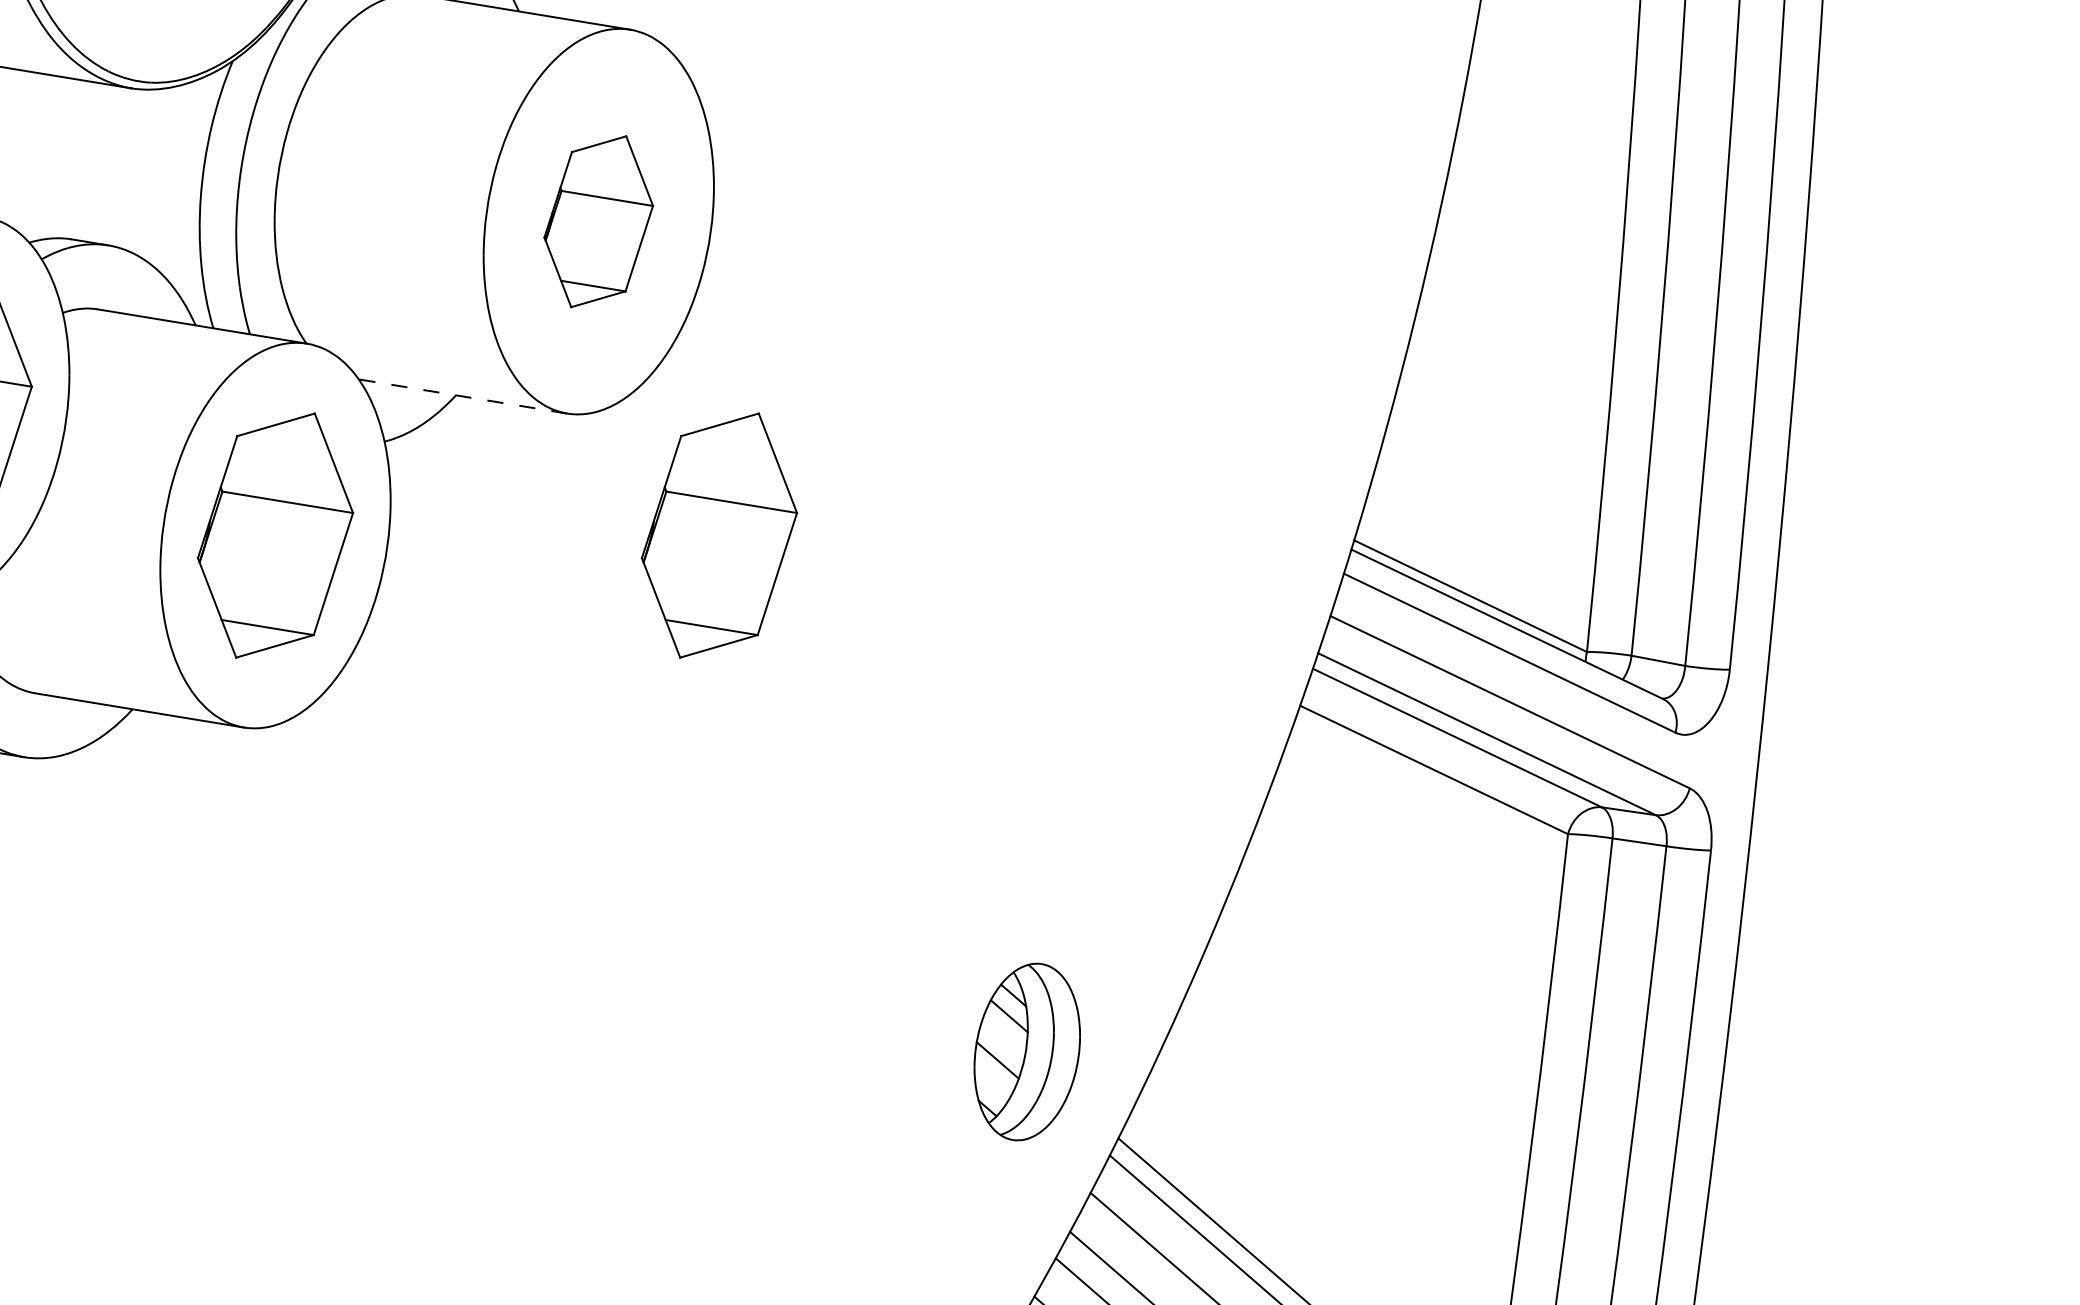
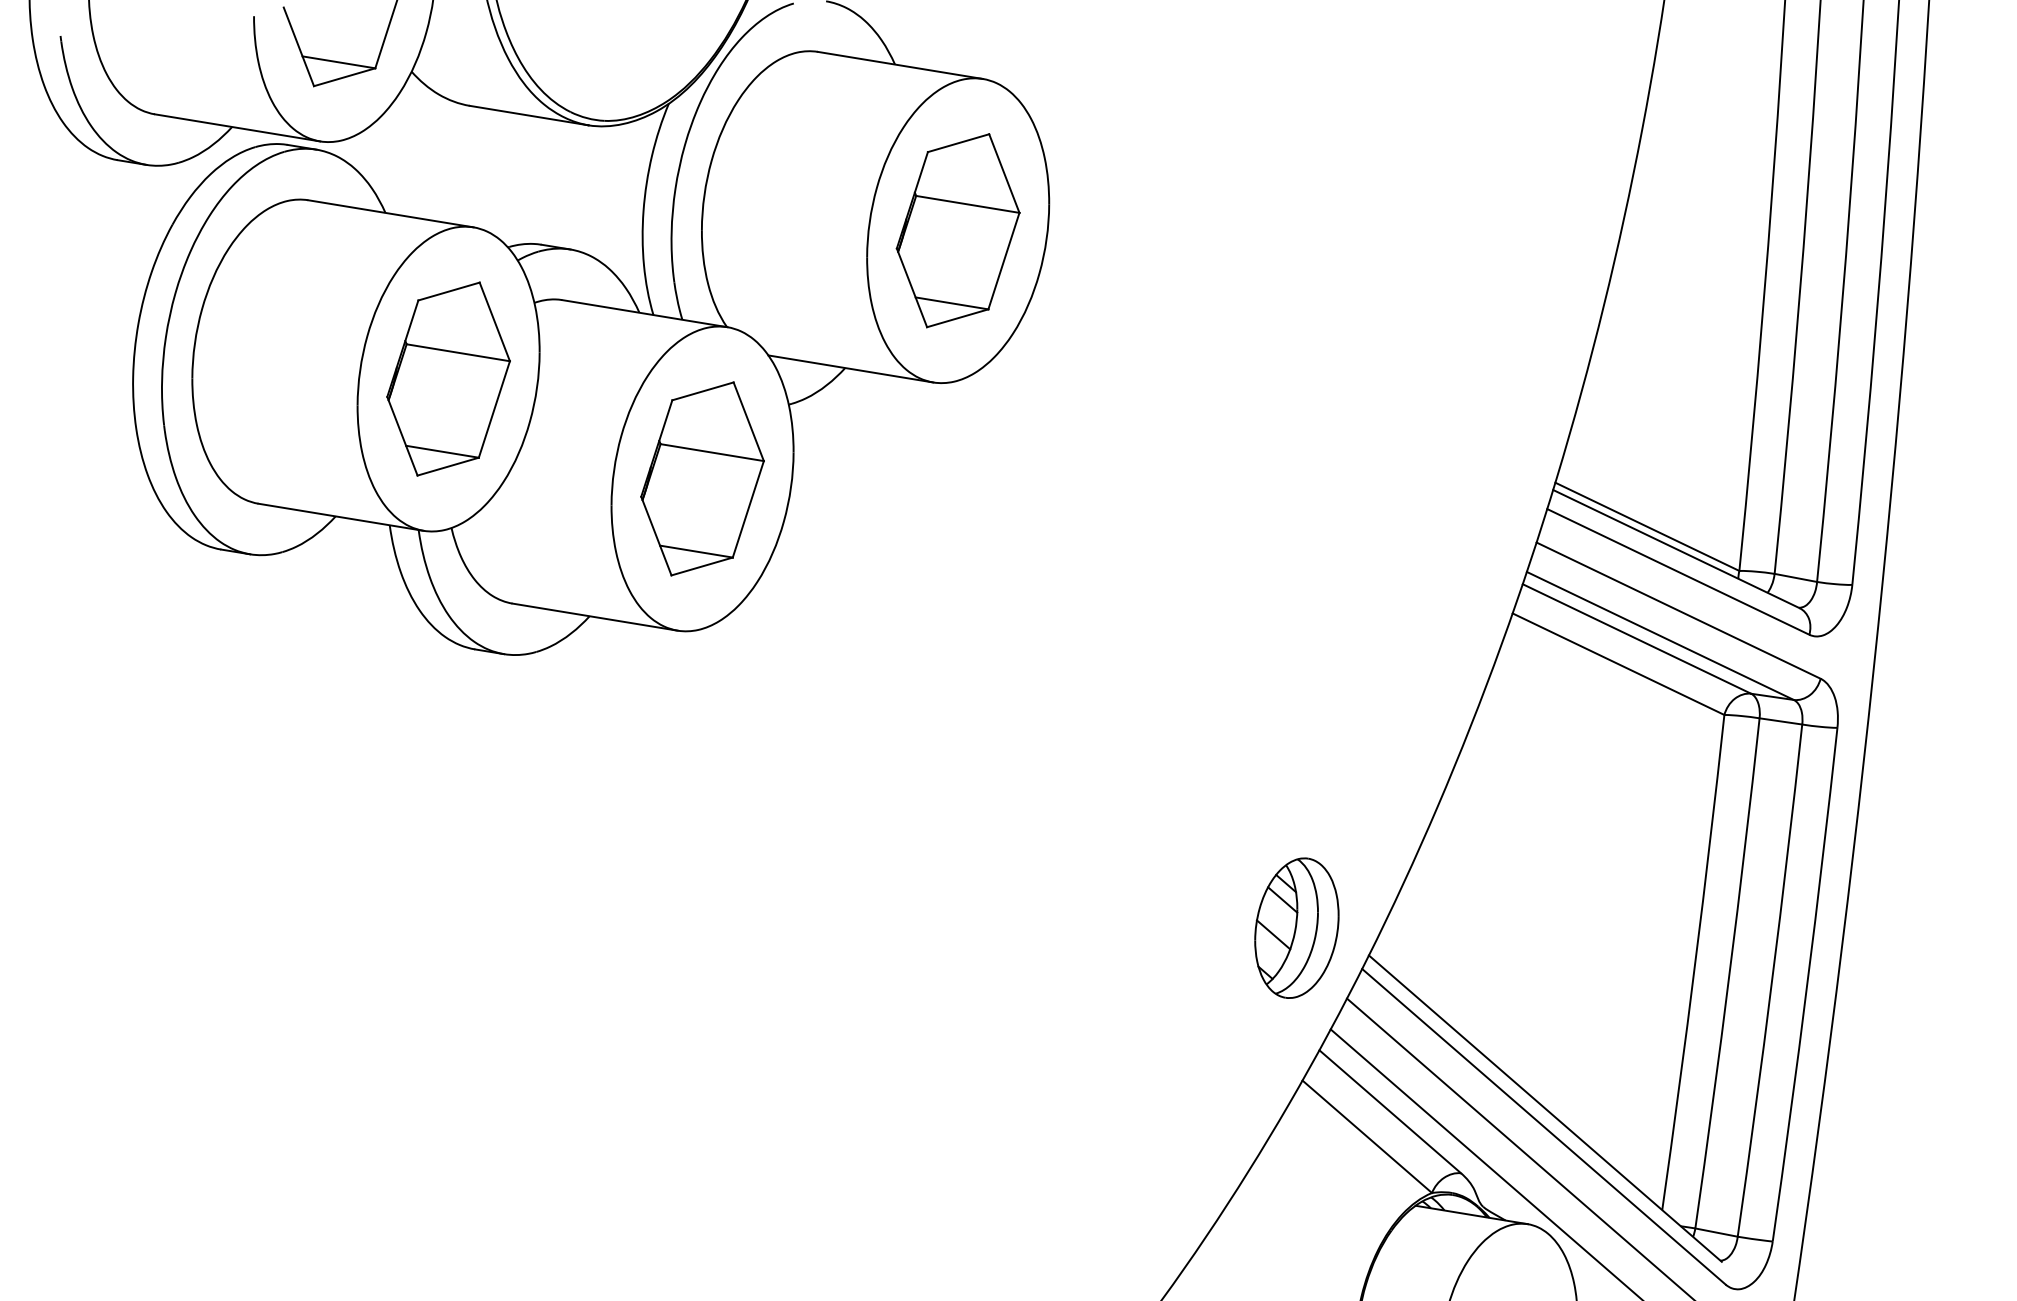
part: (597, 221) -> (957, 230), size x1.43
line: (462, 395) -> (850, 368), dashed -> solid
part: (719, 535) -> (1053, 478), removed
part: (1026, 1051) -> (1296, 927), moved

